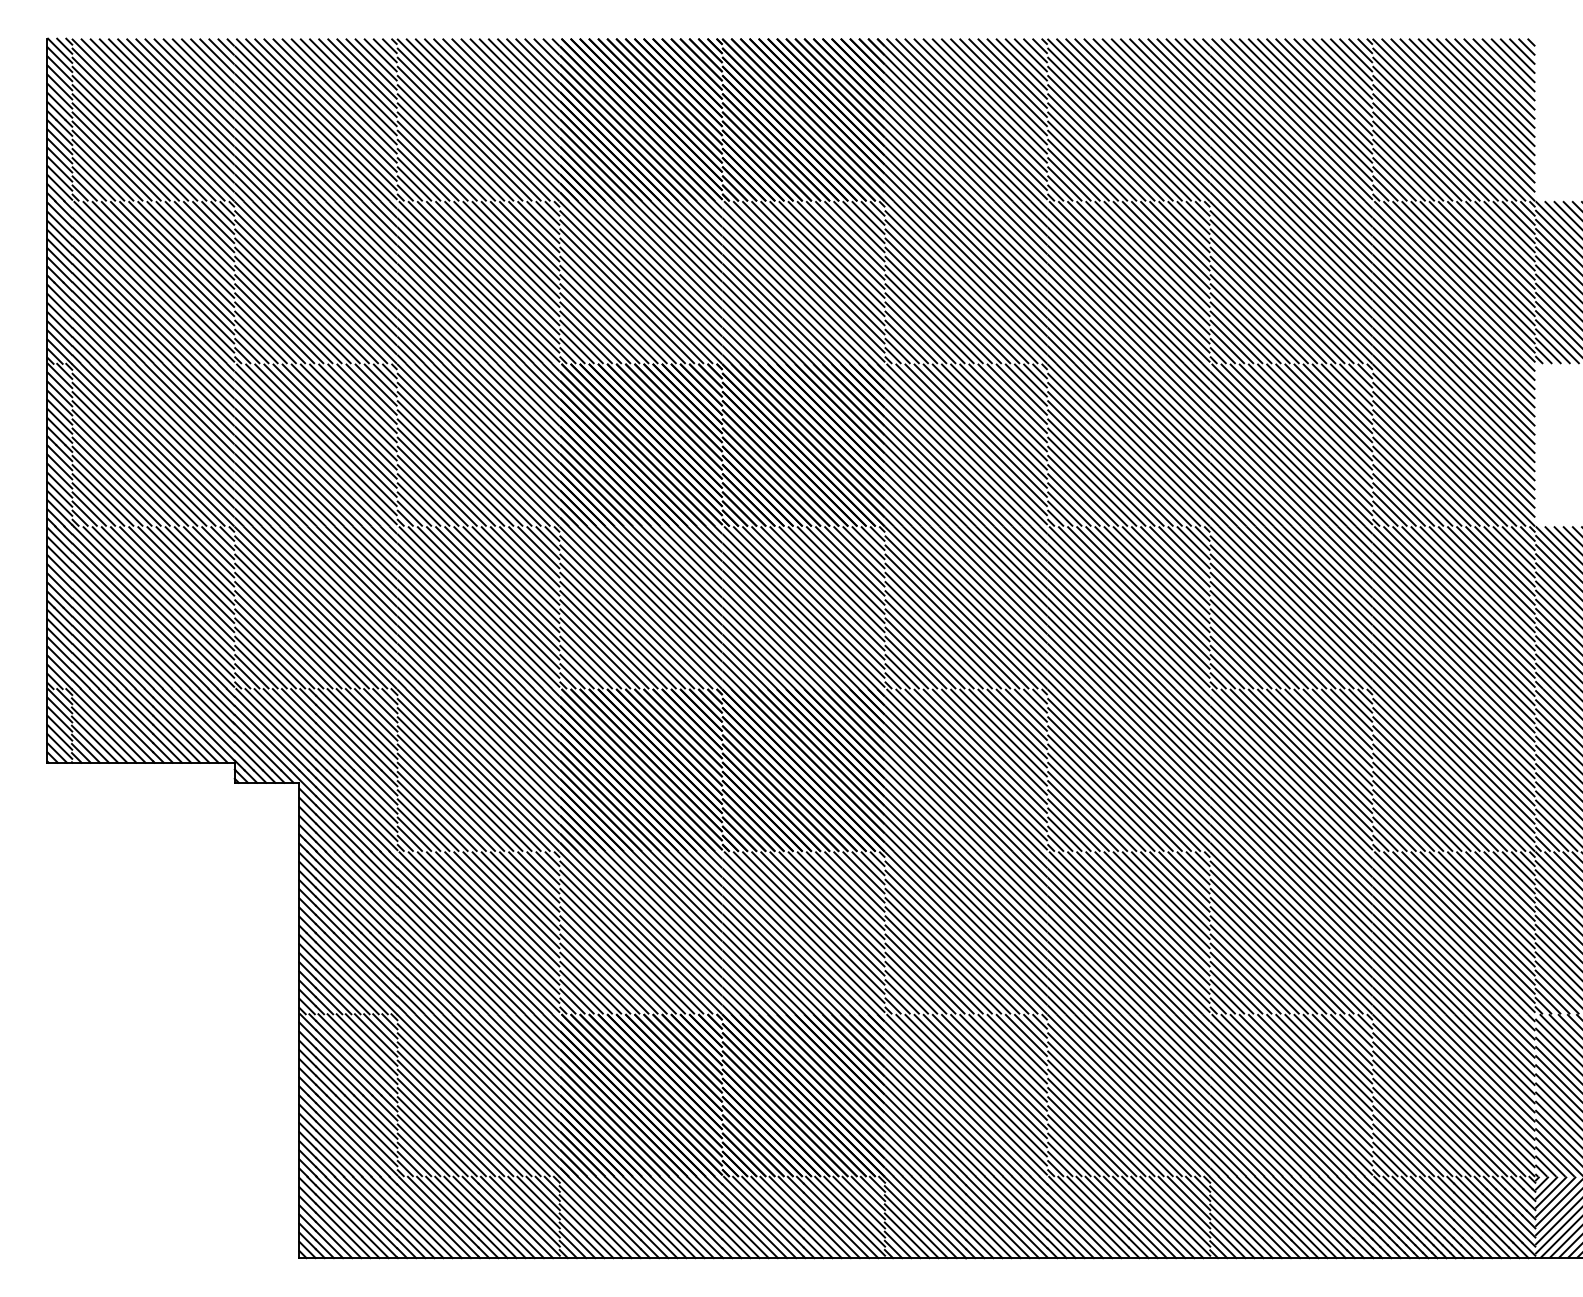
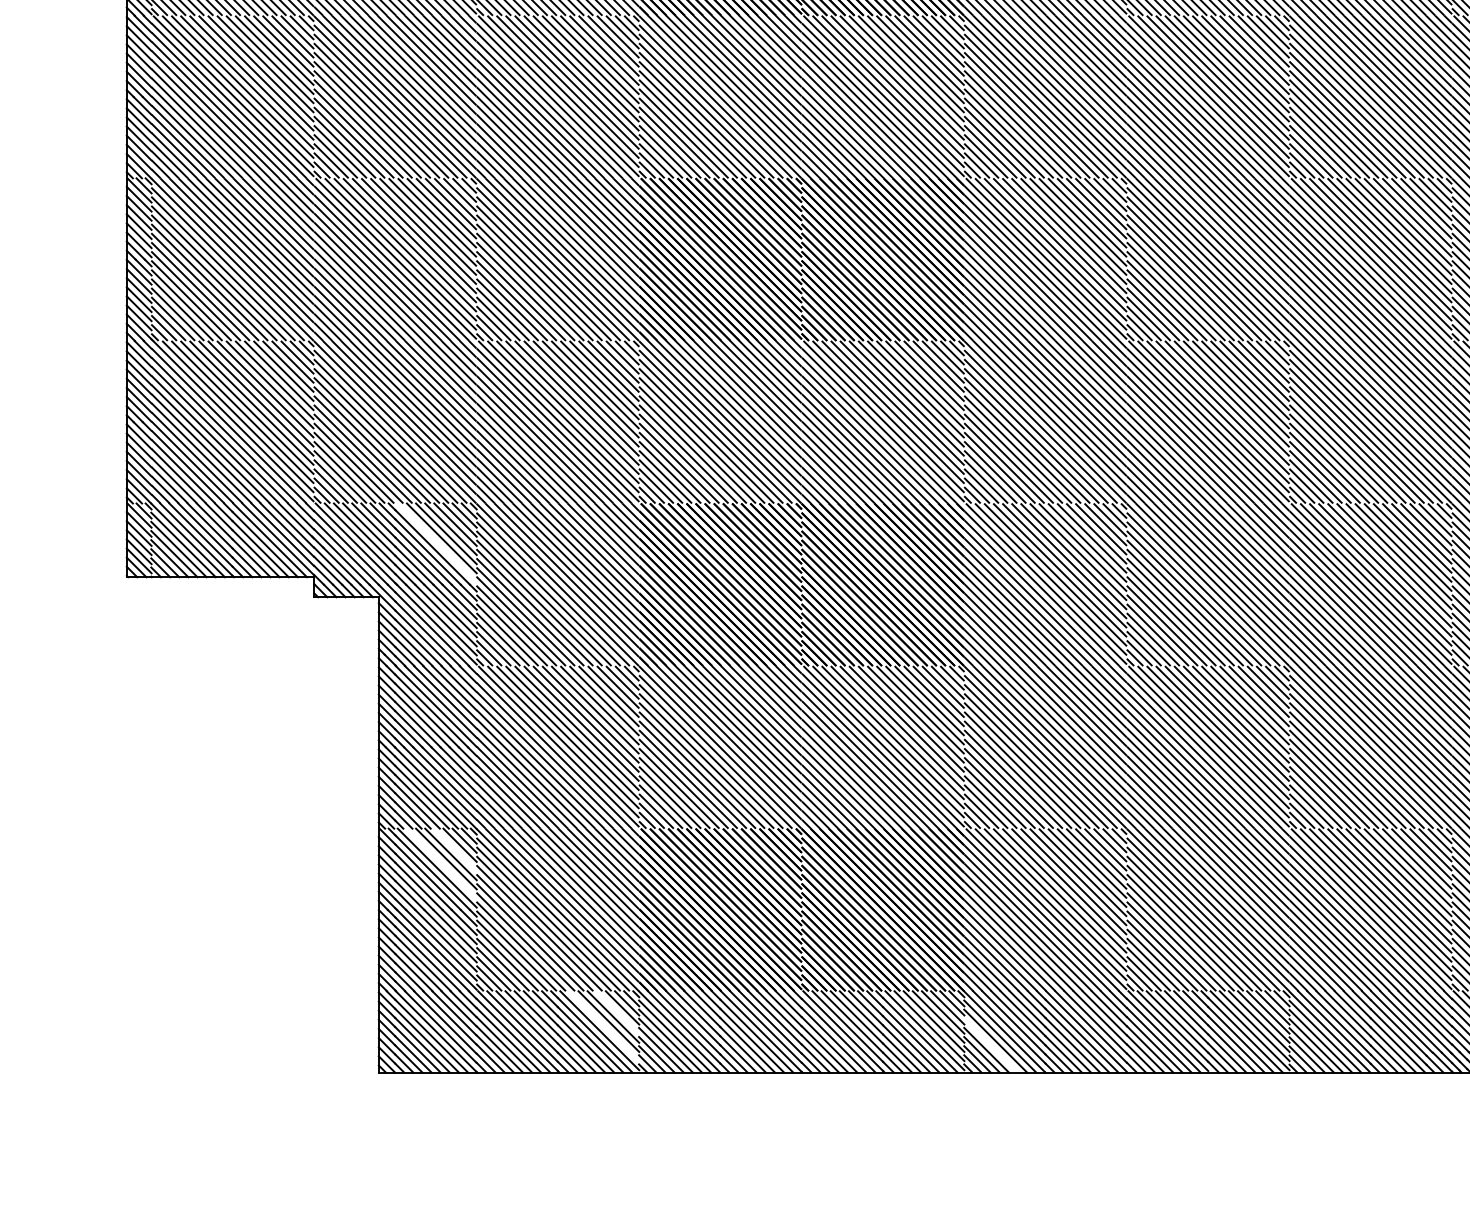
line: (357, 728) -> (436, 542), removed
line: (375, 1035) -> (454, 849), removed
line: (362, 1049) -> (441, 863), removed
line: (538, 1197) -> (617, 1011), removed
line: (524, 1211) -> (603, 1025), removed
line: (911, 1231) -> (990, 1045), removed

